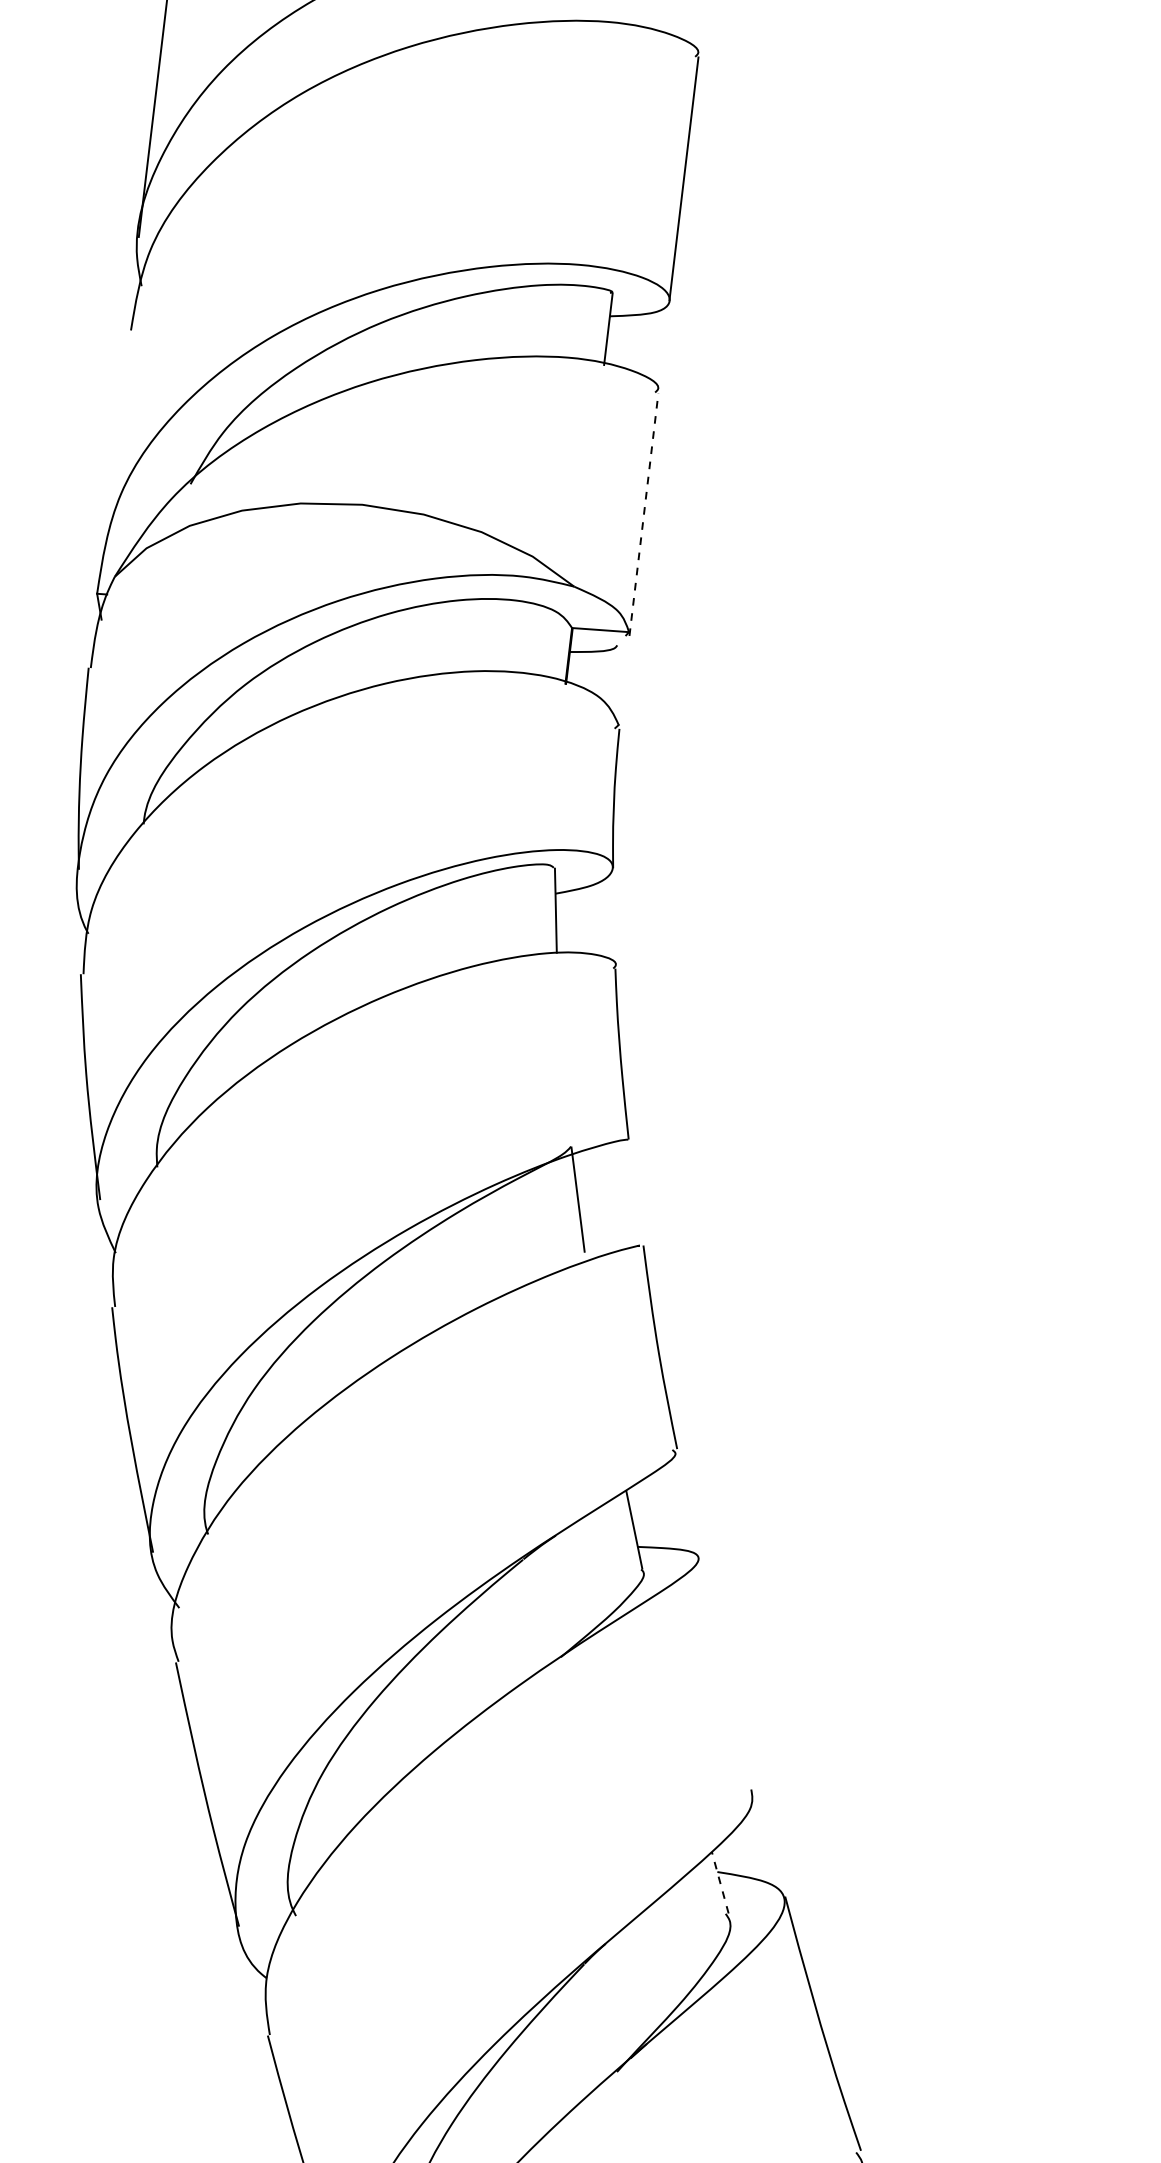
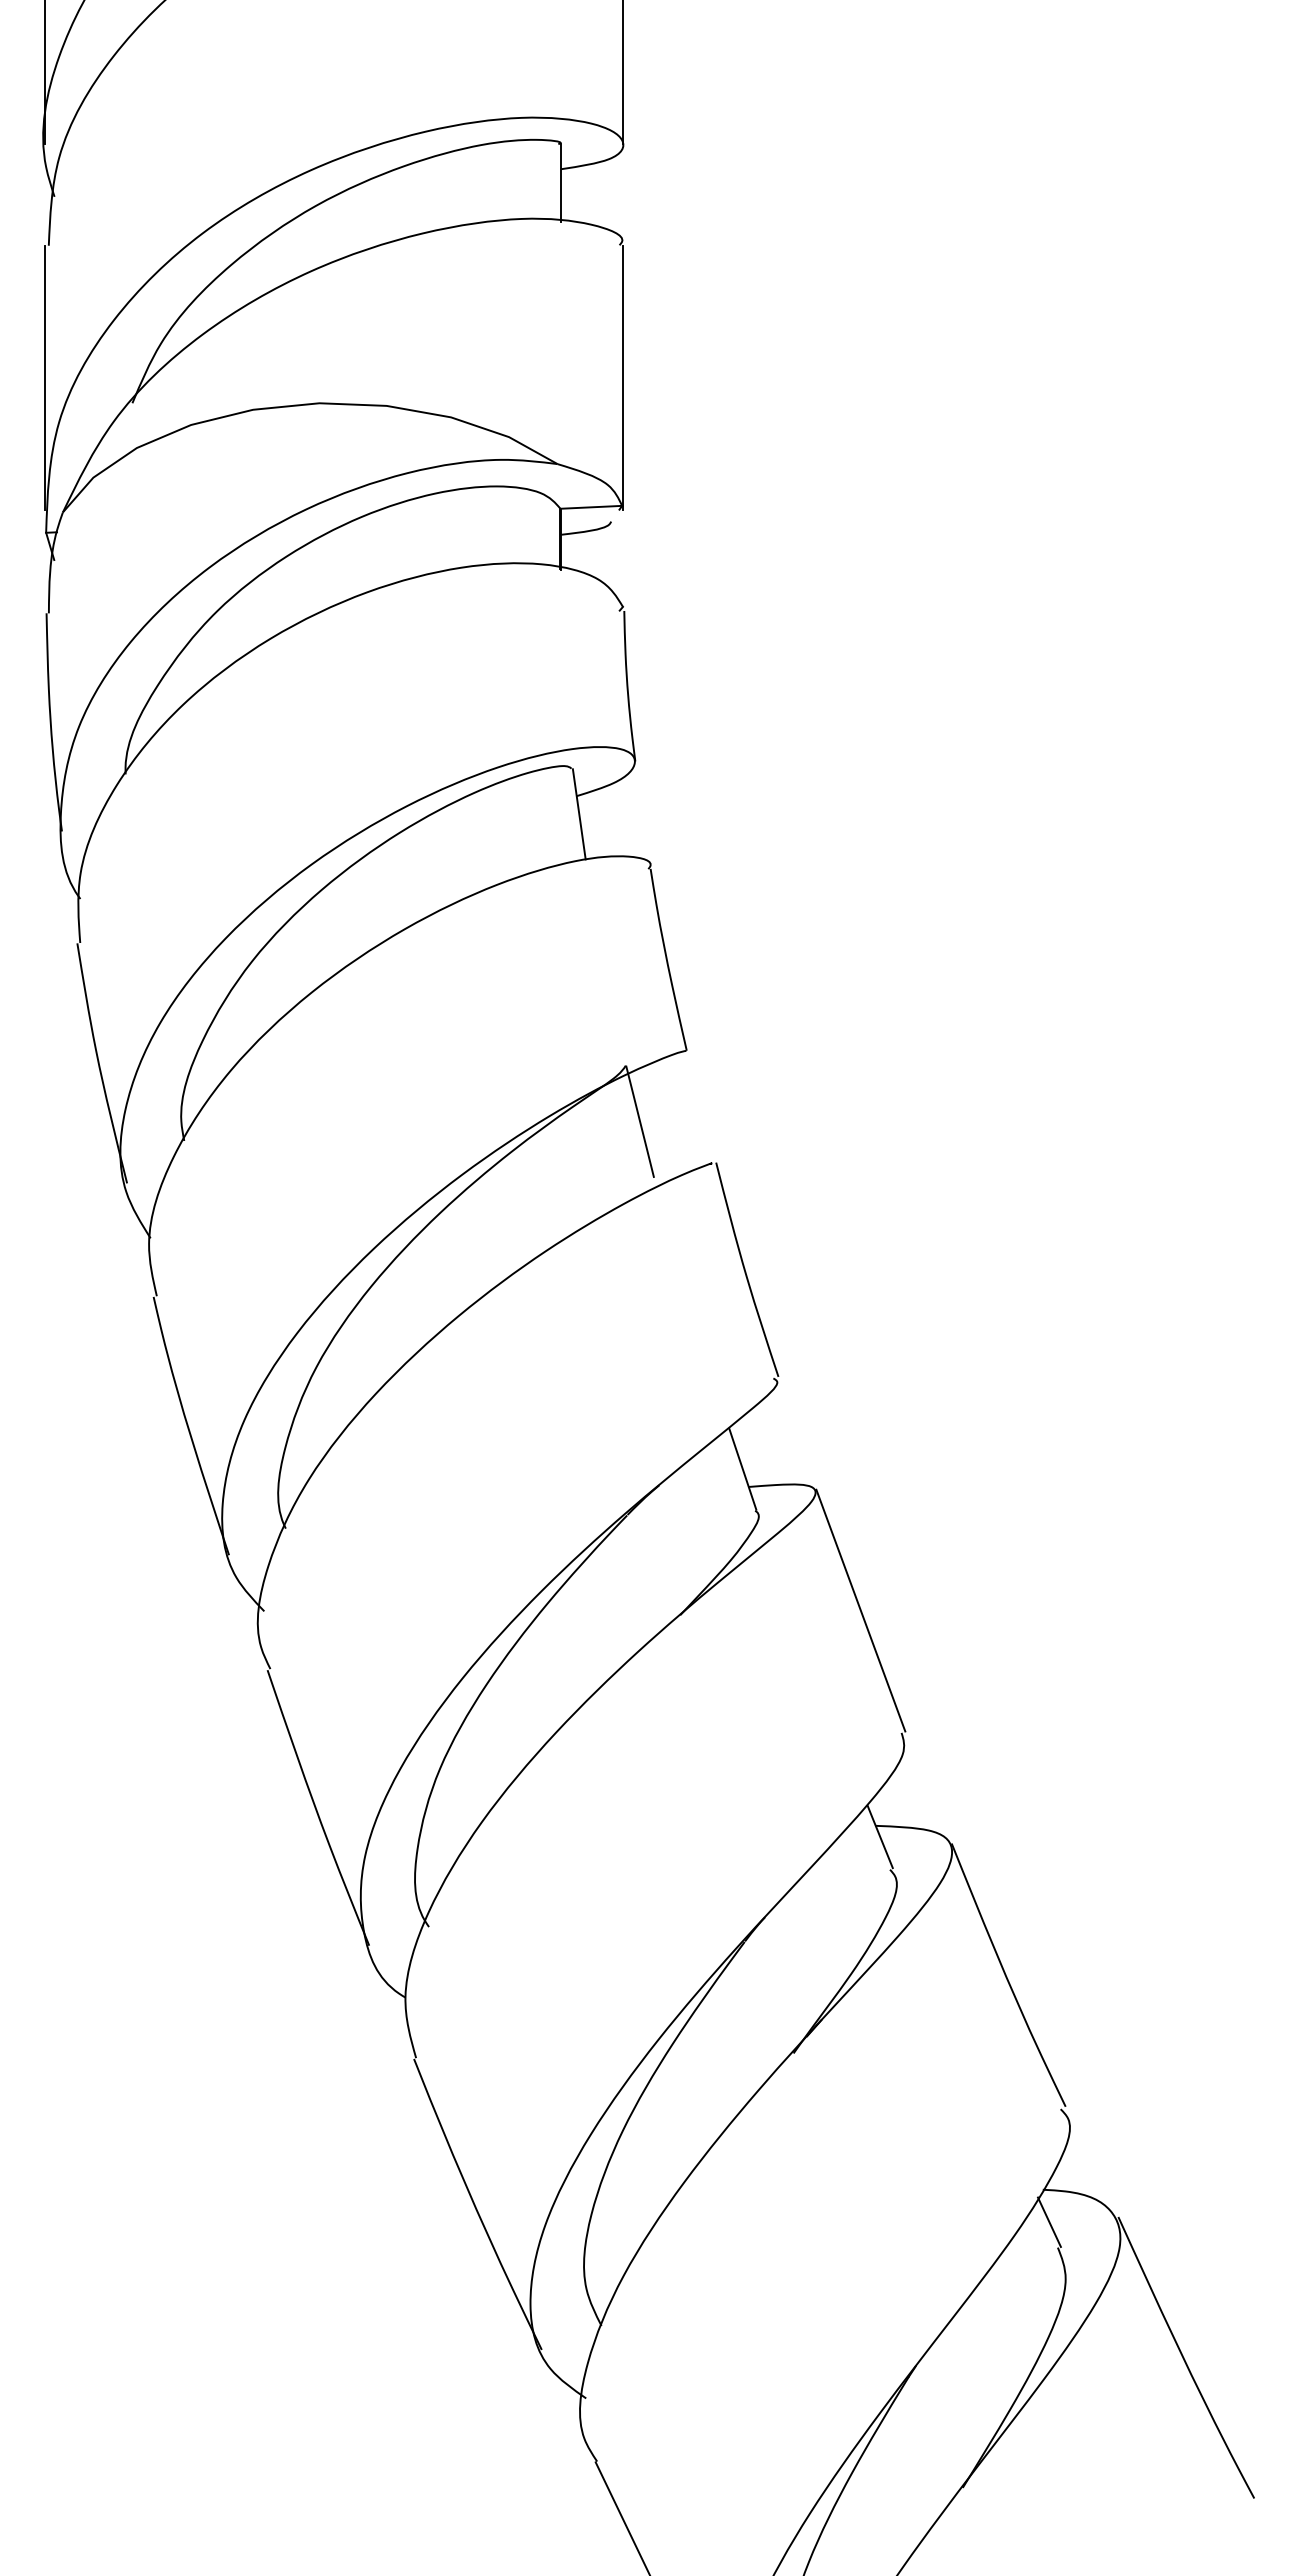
line: (113, 451) -> (45, 377), added
line: (644, 514) -> (623, 377), dashed -> solid
line: (726, 1672) -> (860, 1610), added
line: (719, 1882) -> (879, 1836), dashed -> solid

